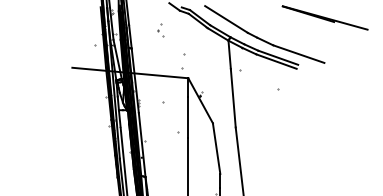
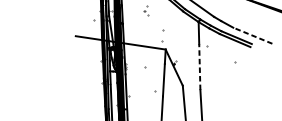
line: (298, 53) -> (252, 35), solid -> dashed
line: (233, 97) -> (200, 66), solid -> dashed

